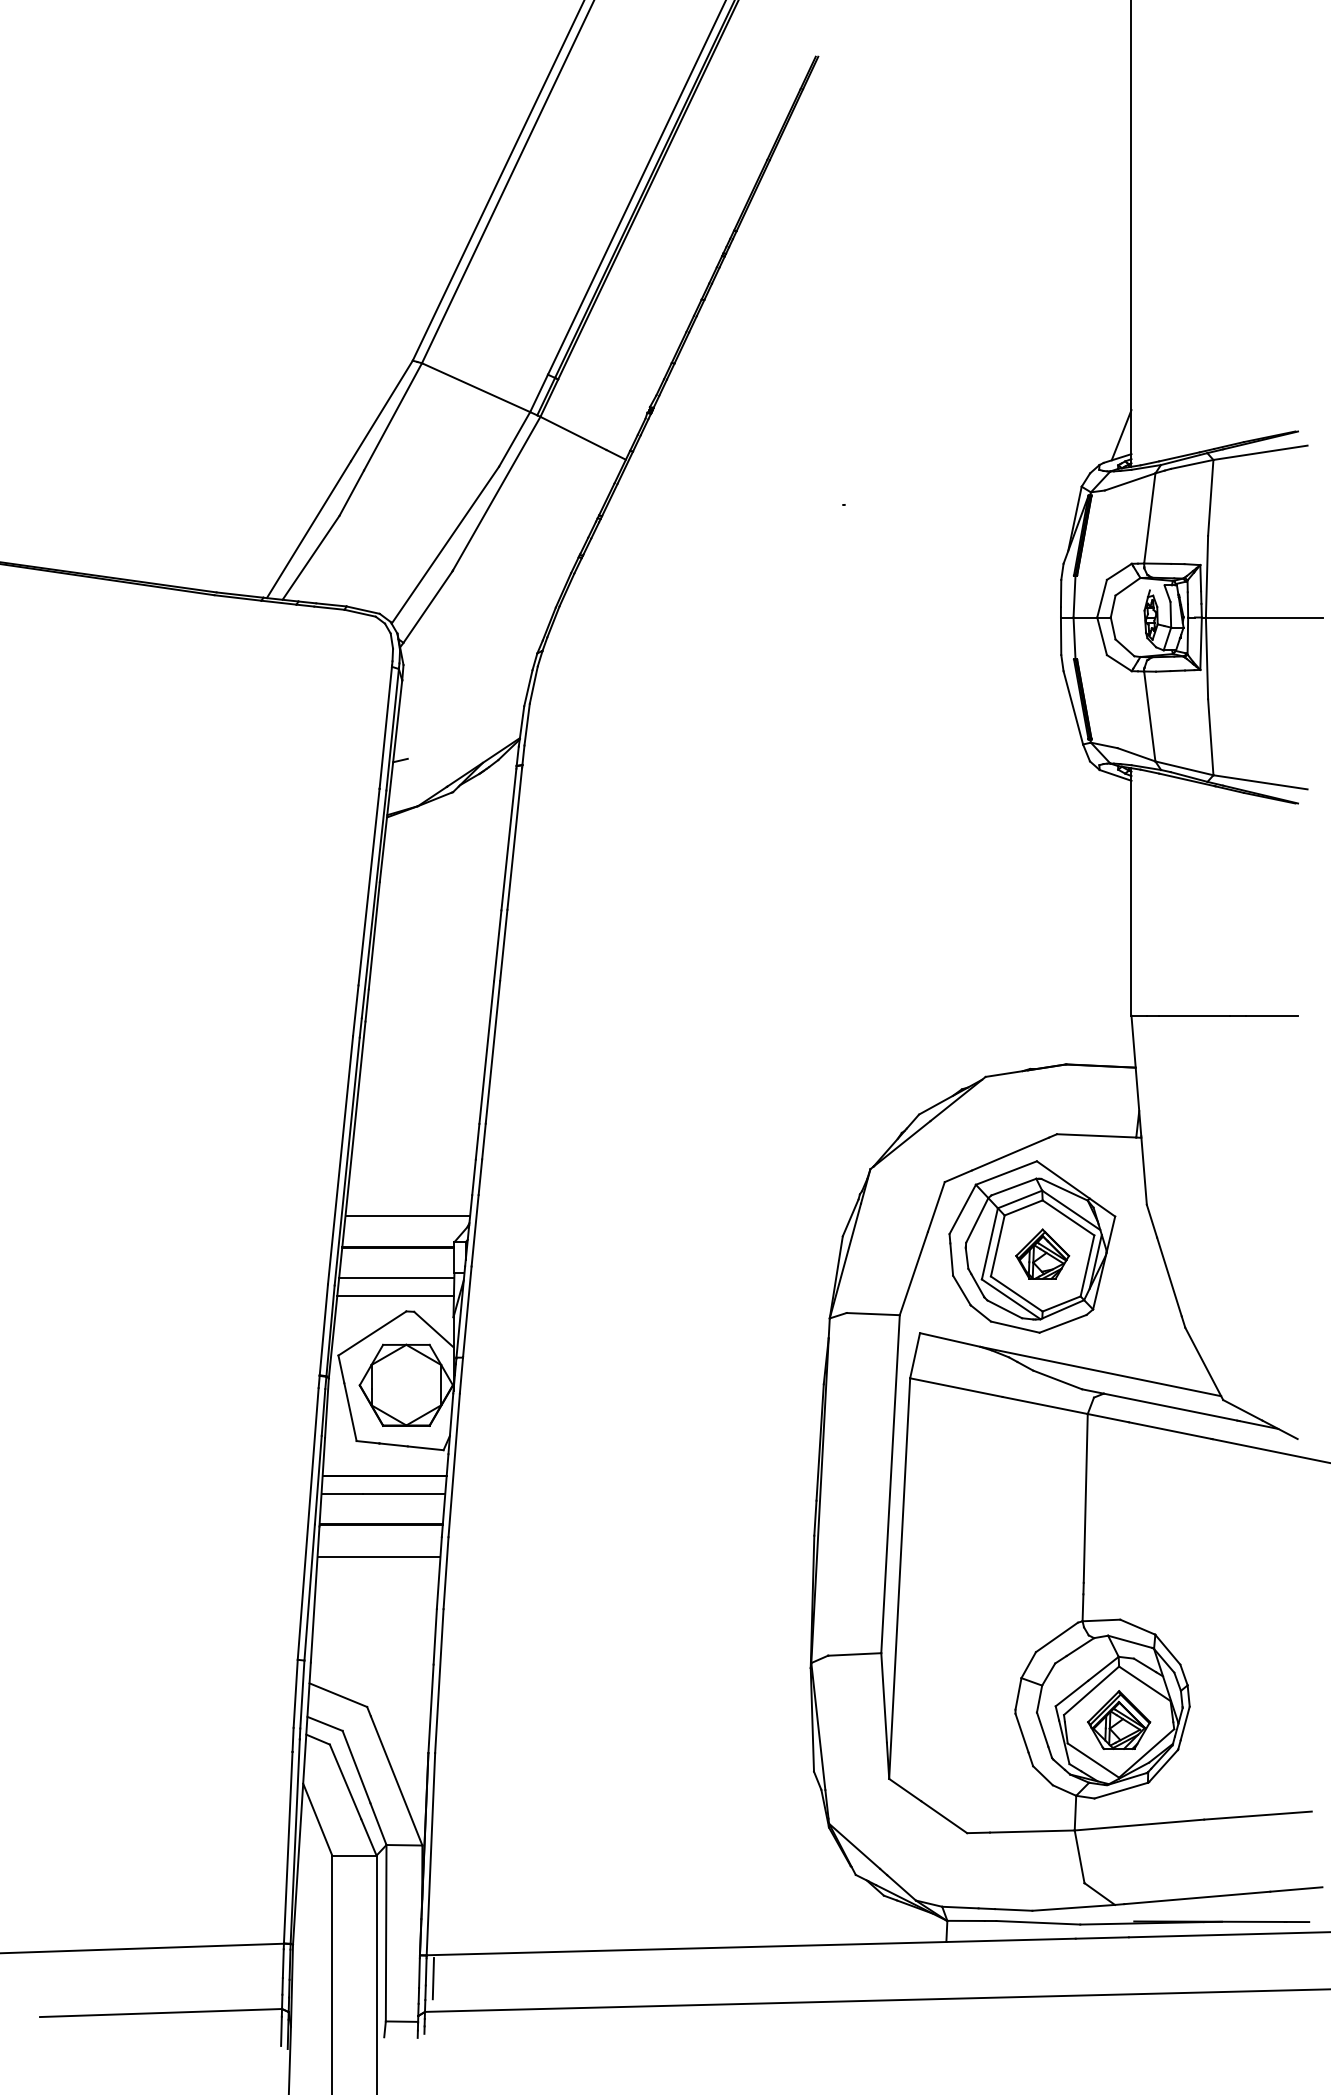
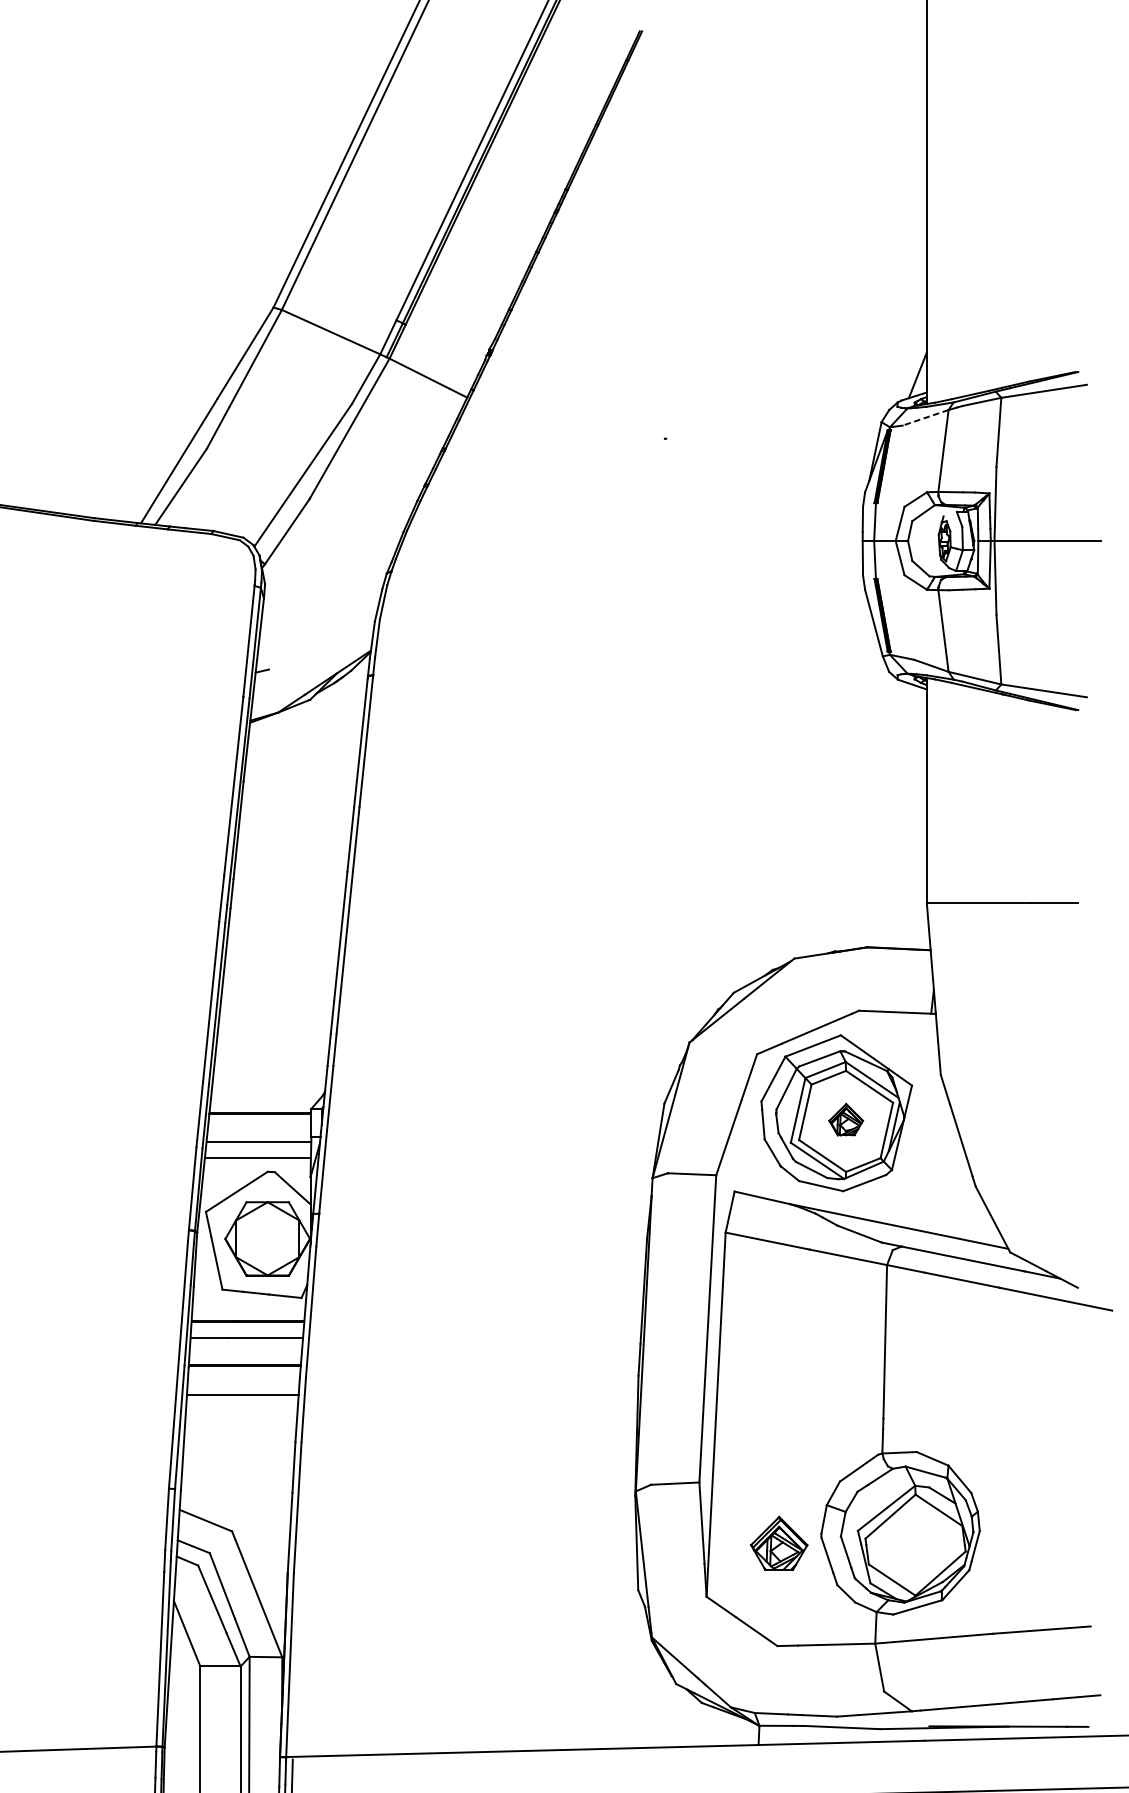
line: (1130, 481) -> (925, 417), solid -> dashed
line: (407, 1215) -> (268, 1084), removed
part: (1042, 1253) -> (845, 1119), size x0.7
part: (1119, 1719) -> (779, 1542), moved

